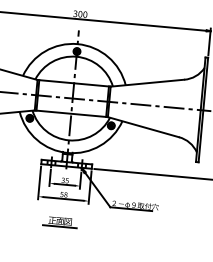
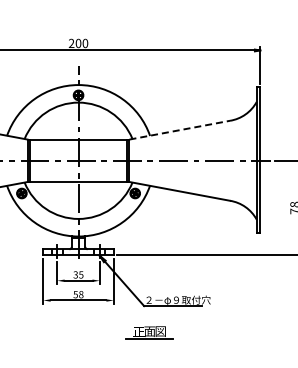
text: (75, 13) -> (71, 43), 300 -> 200
line: (147, 83) -> (180, 130), solid -> dashed
part: (60, 221) -> (149, 332), moved

